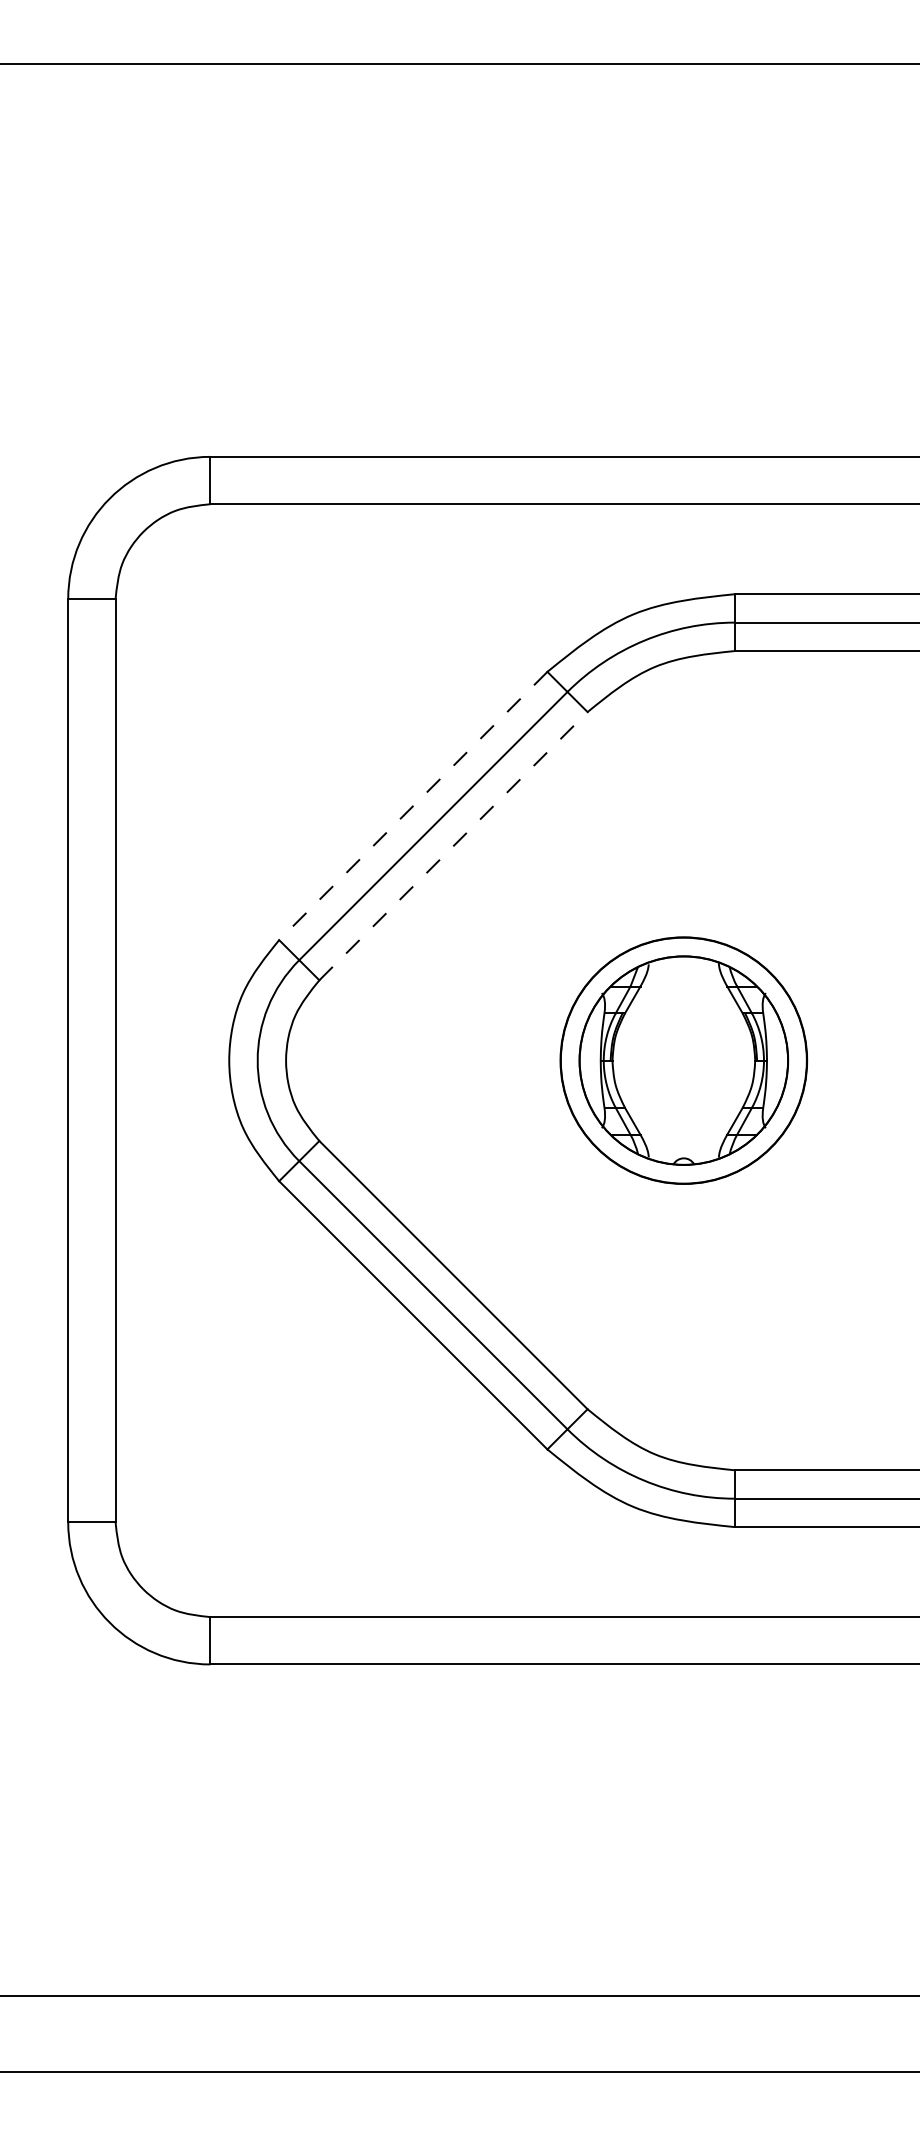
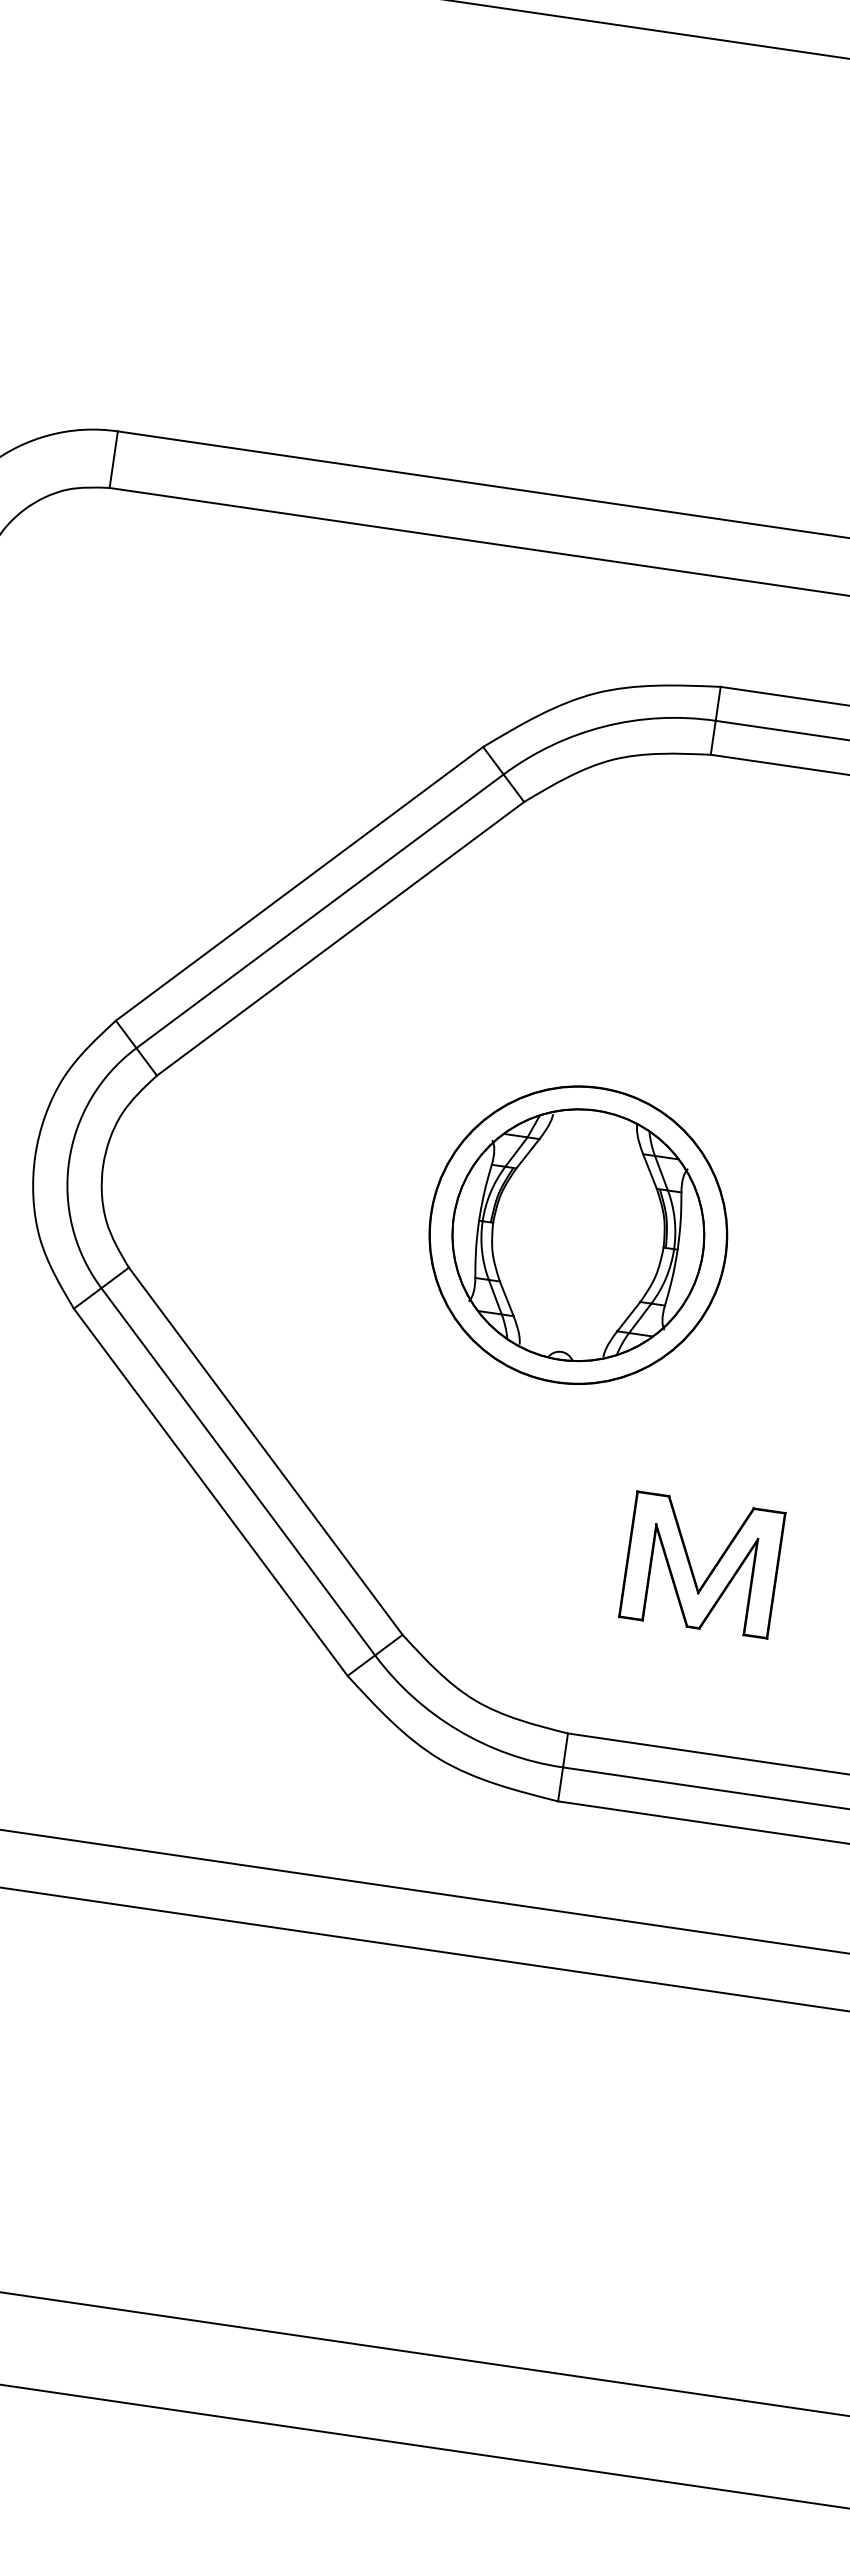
line: (413, 806) -> (299, 884), dashed -> solid
line: (453, 846) -> (340, 939), dashed -> solid
part: (816, 1318) -> (691, 1566), added

